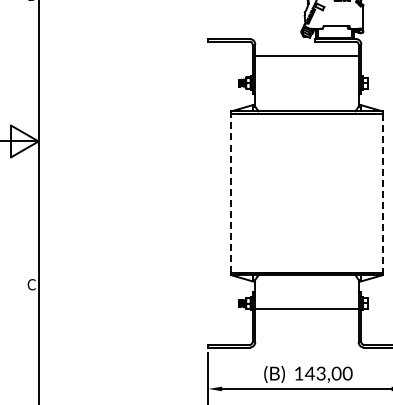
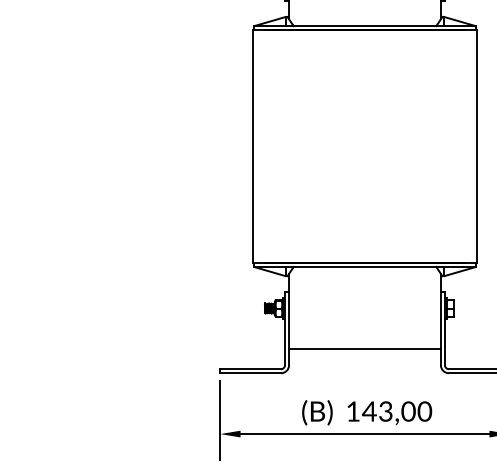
line: (230, 192) -> (252, 145), dashed -> solid
line: (383, 193) -> (477, 146), dashed -> solid
line: (306, 309) -> (364, 349), moved

